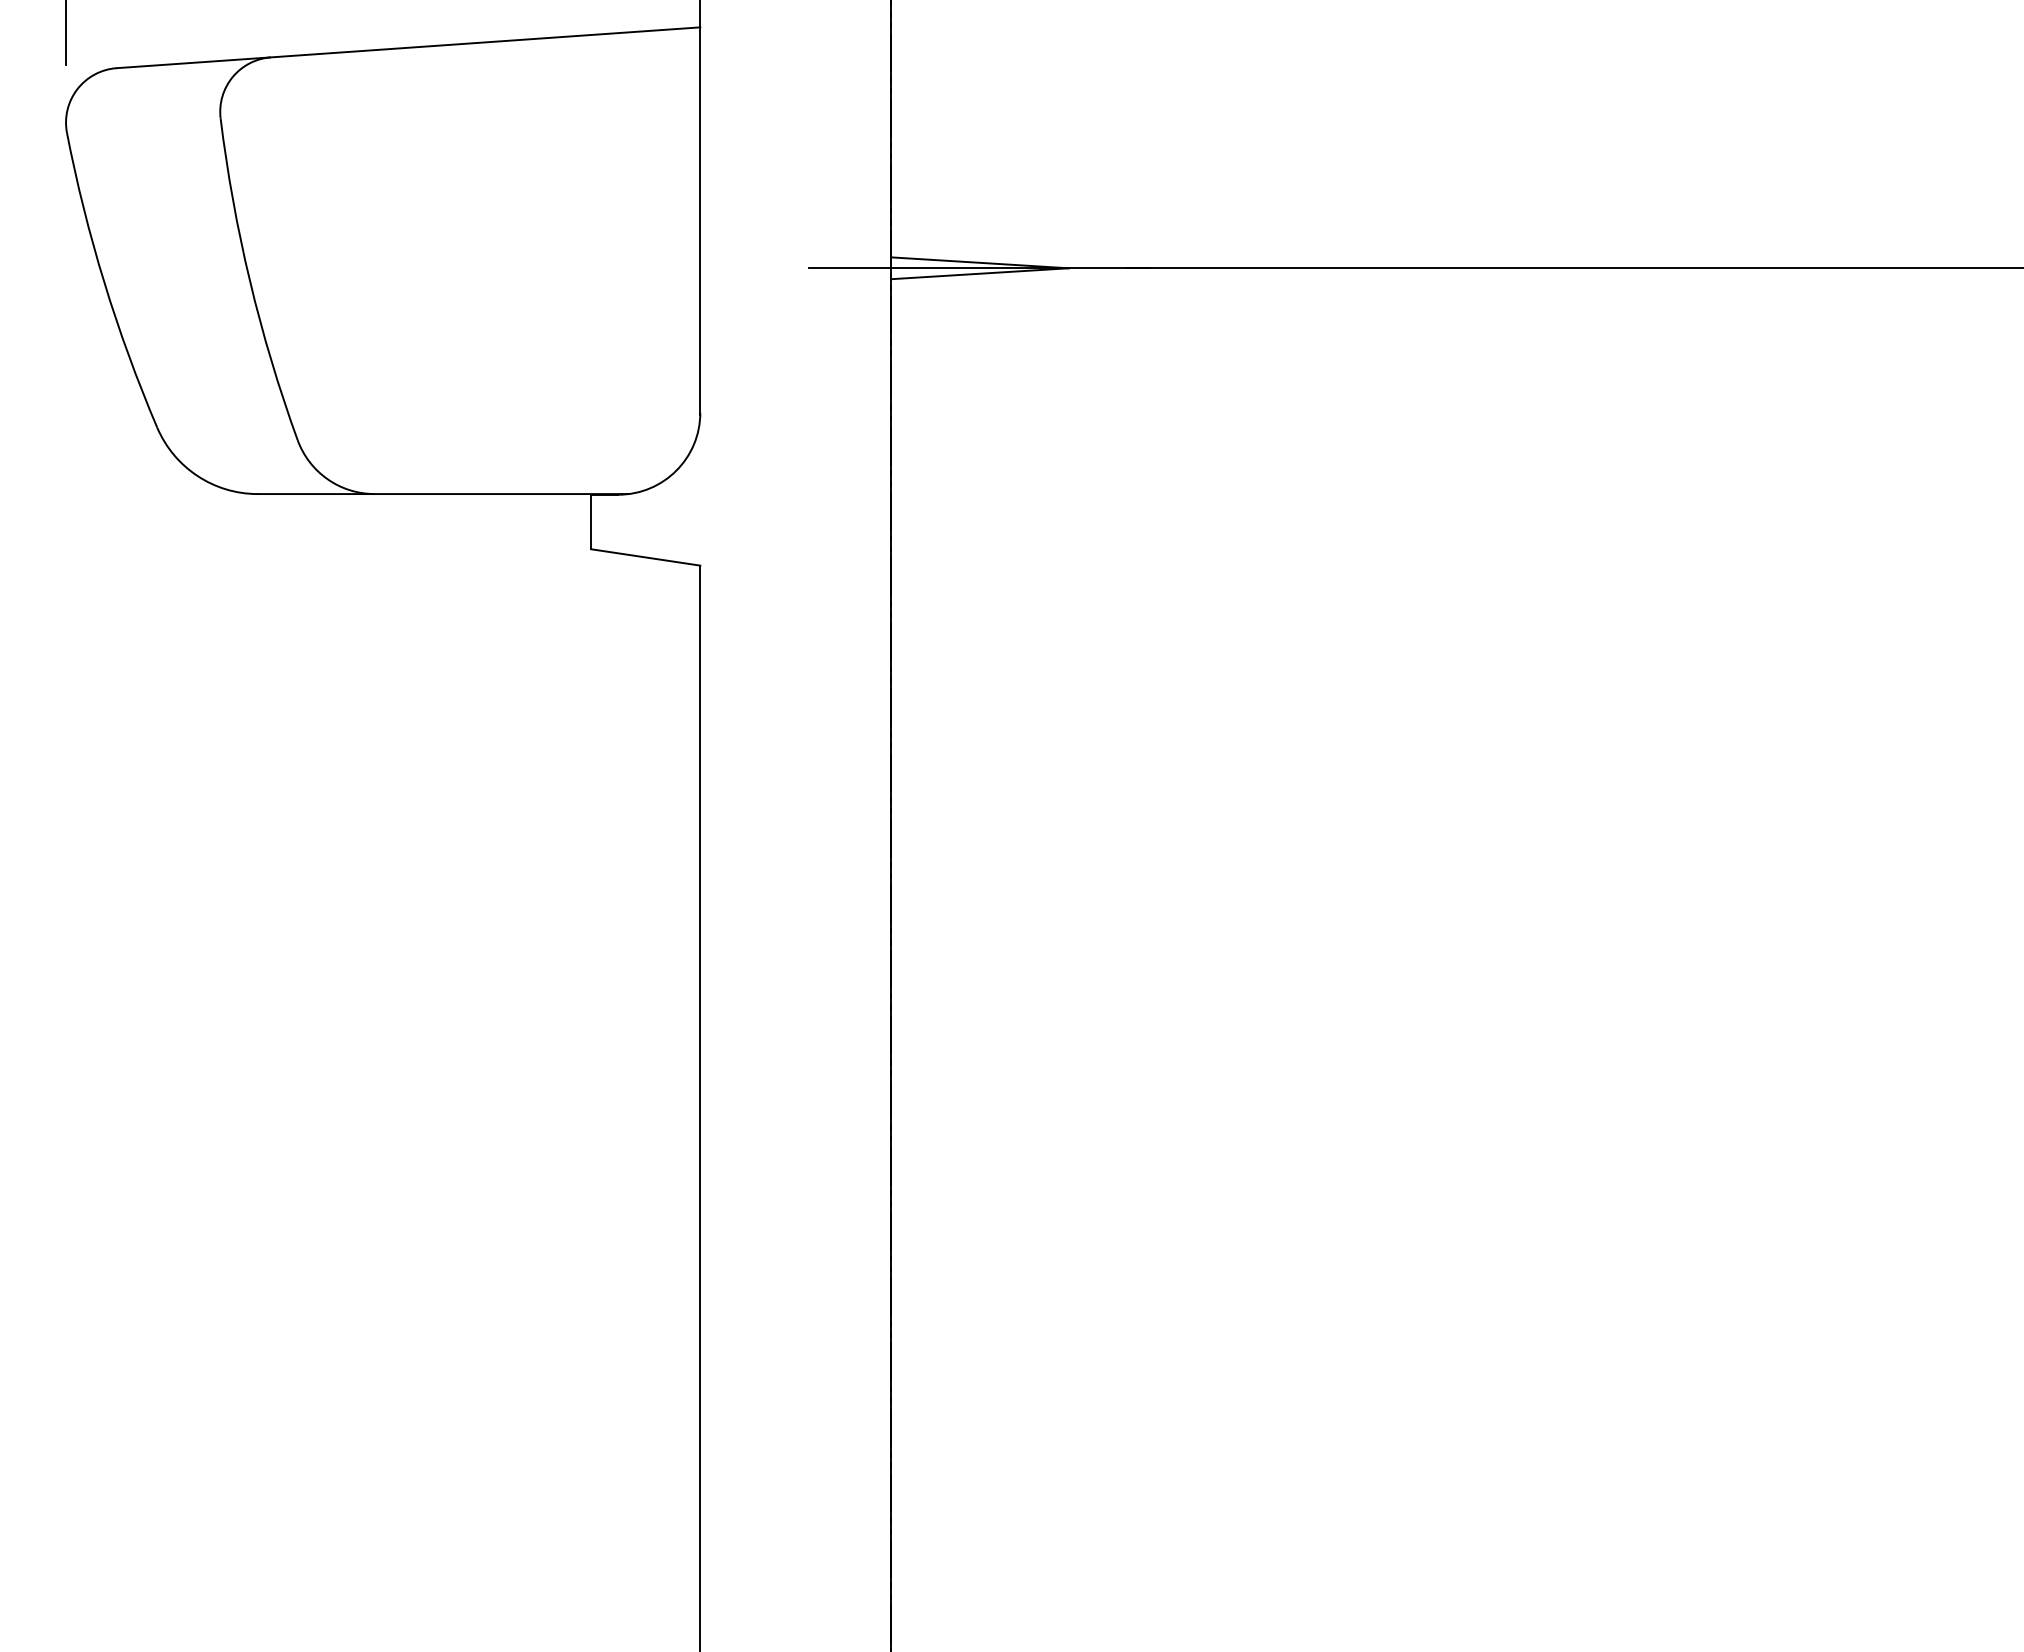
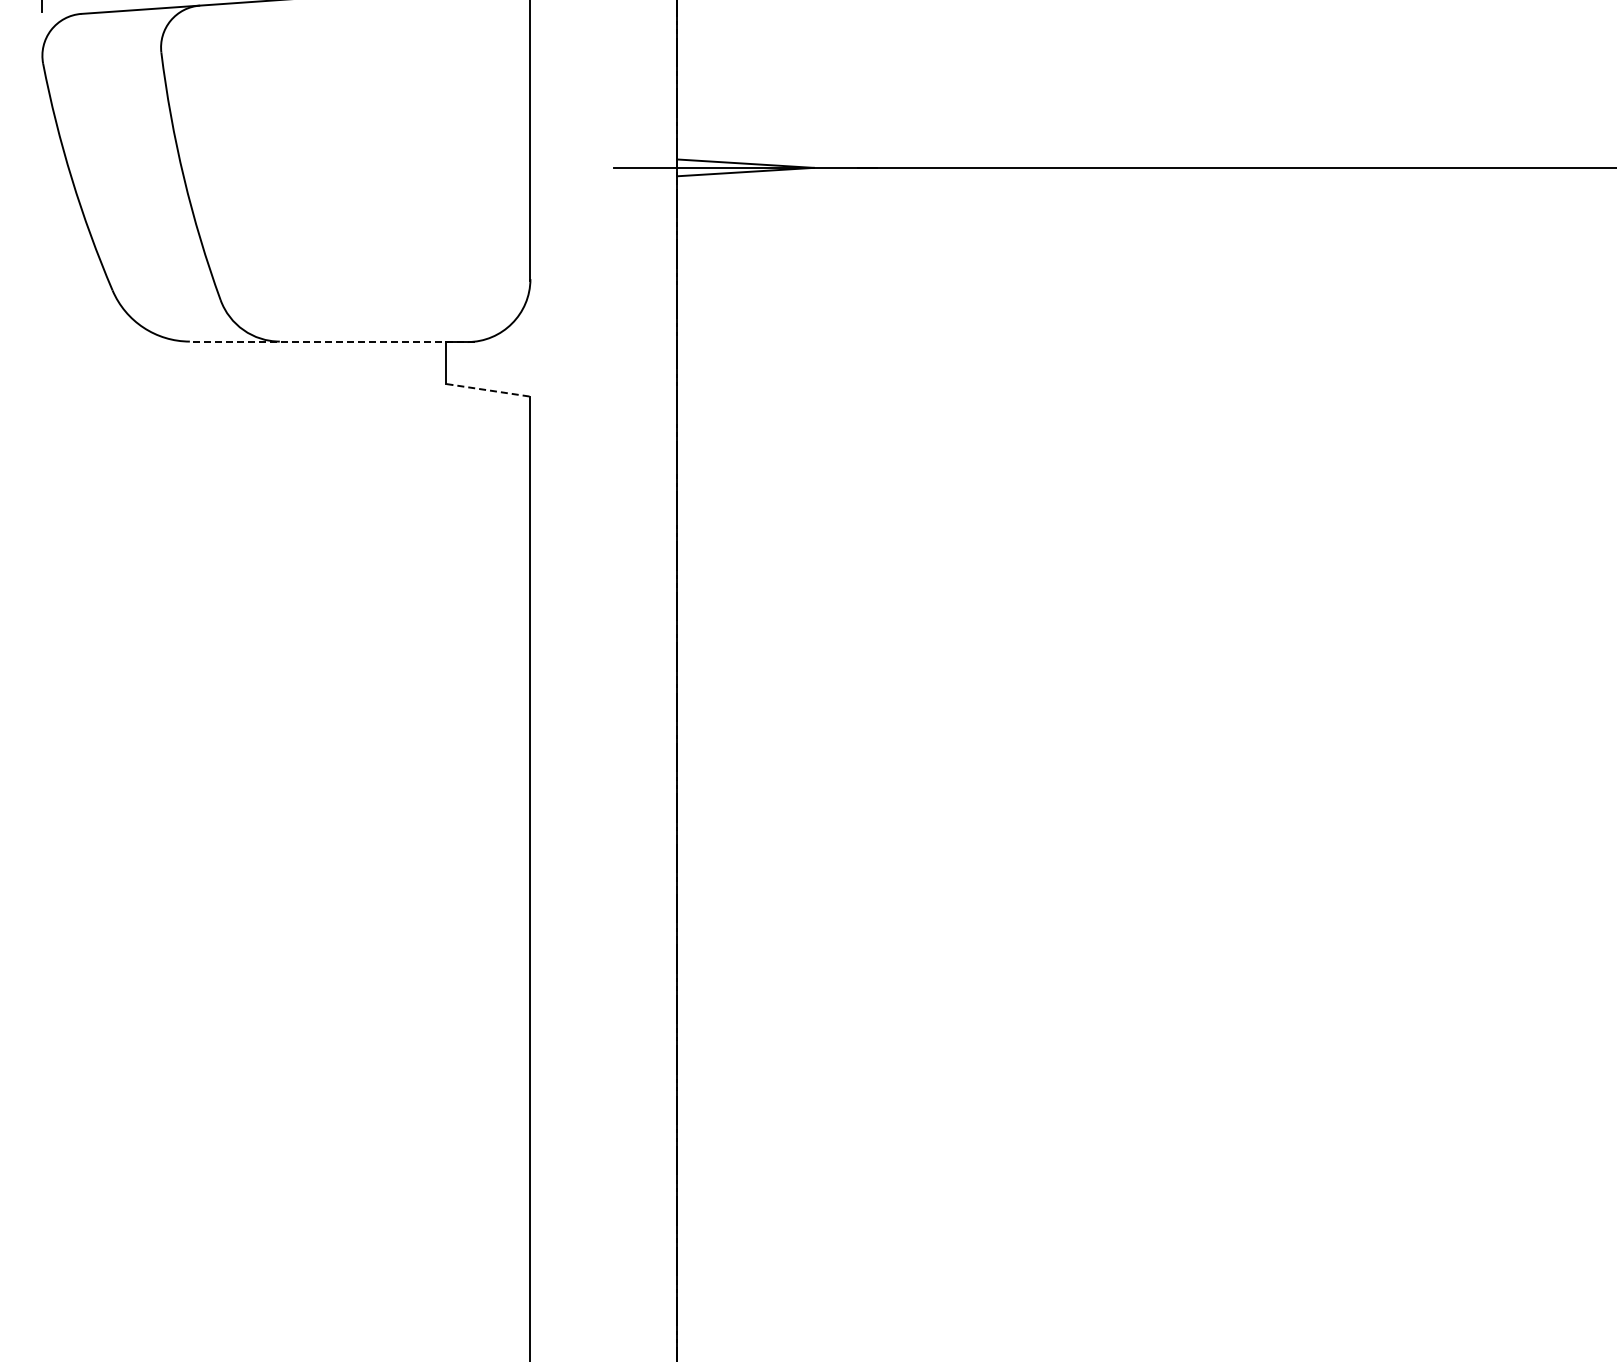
line: (443, 493) -> (332, 341), solid -> dashed
line: (645, 557) -> (488, 390), solid -> dashed

